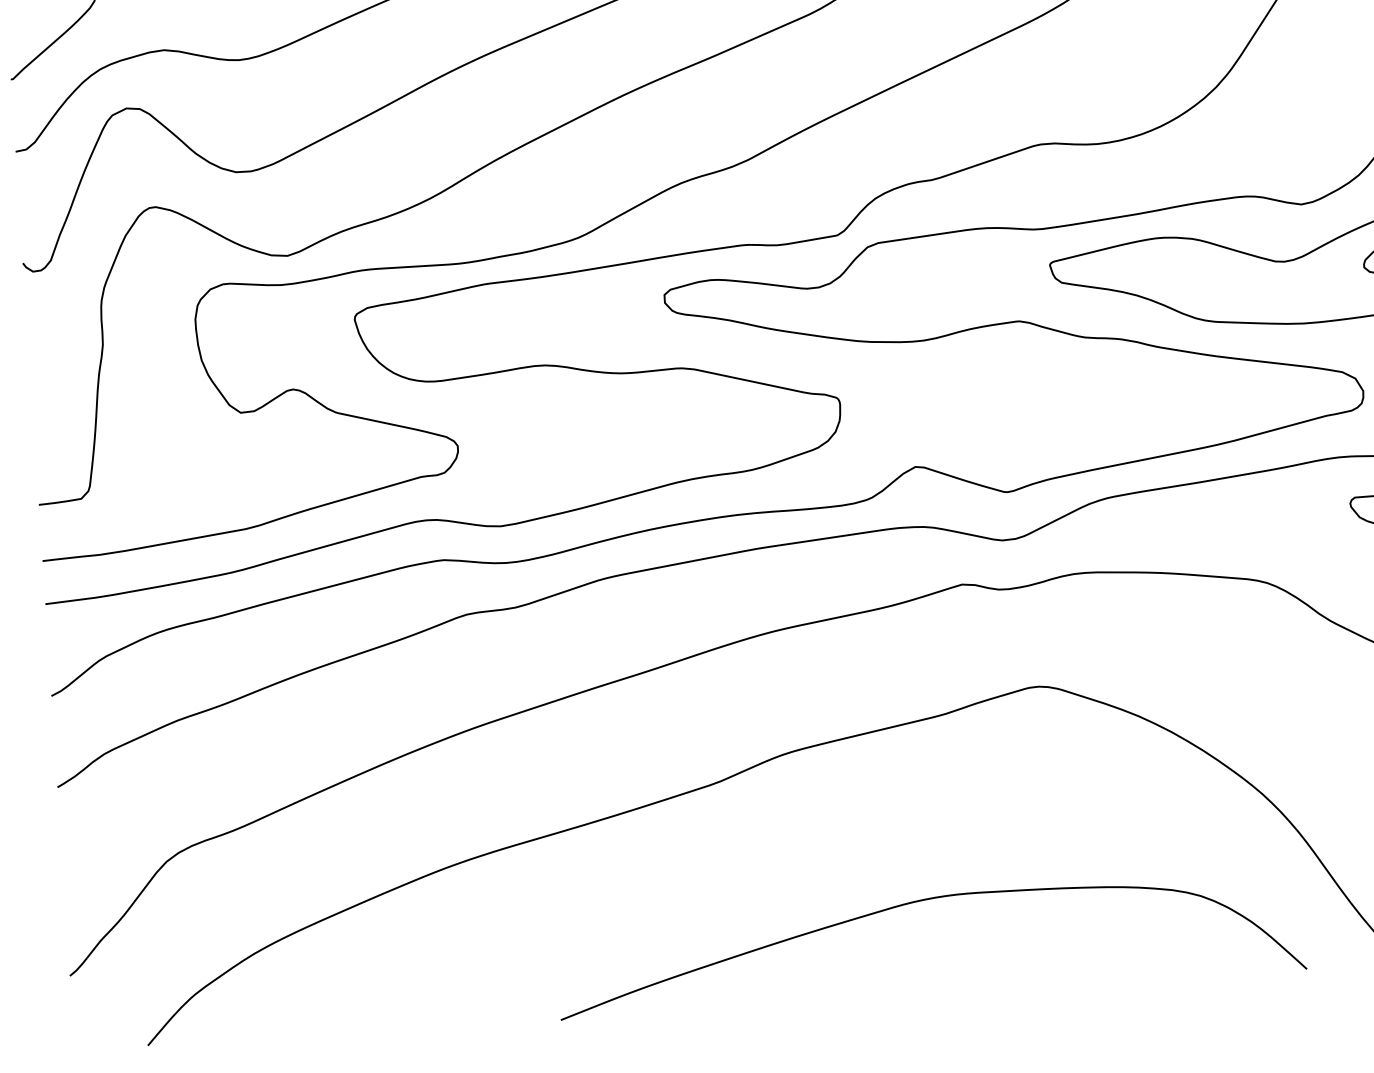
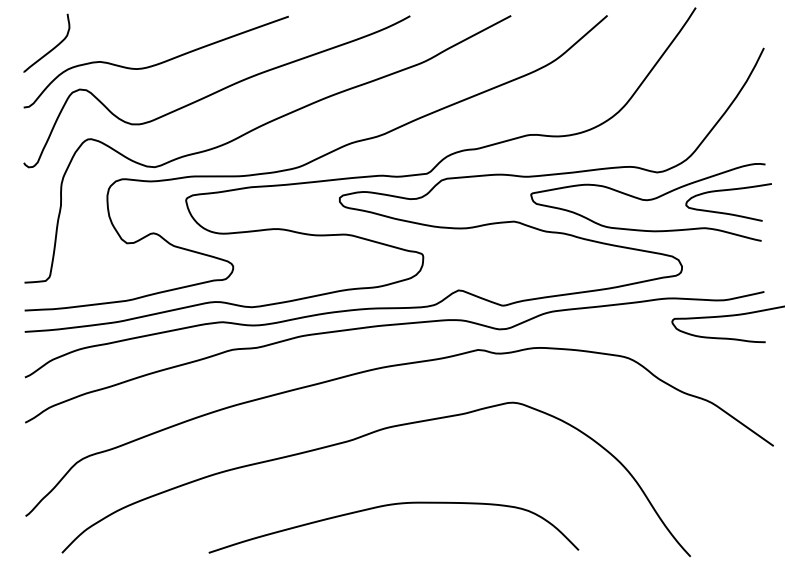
curve: (915, 904) -> (387, 506), moved

